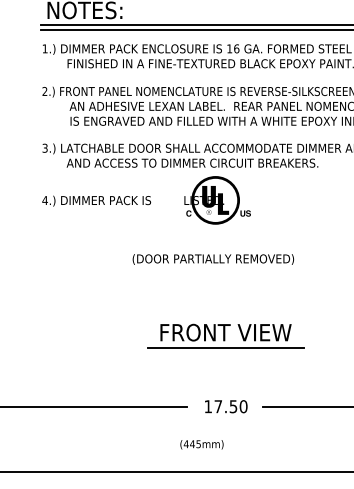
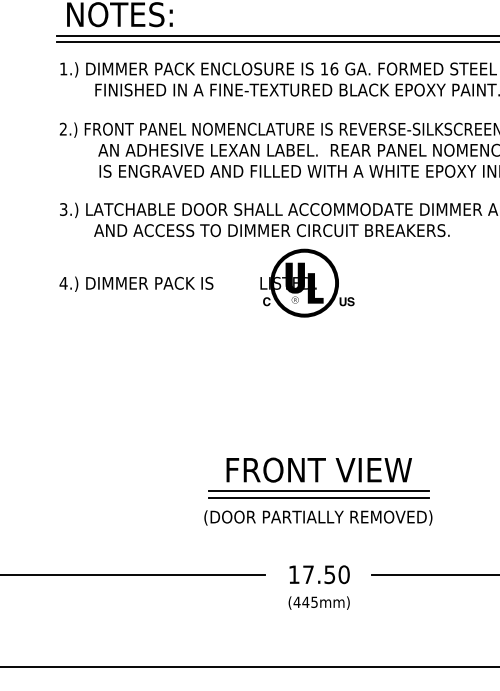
text: (212, 259) -> (317, 517), moved
line: (225, 352) -> (318, 498), added
text: (201, 444) -> (318, 602), moved

